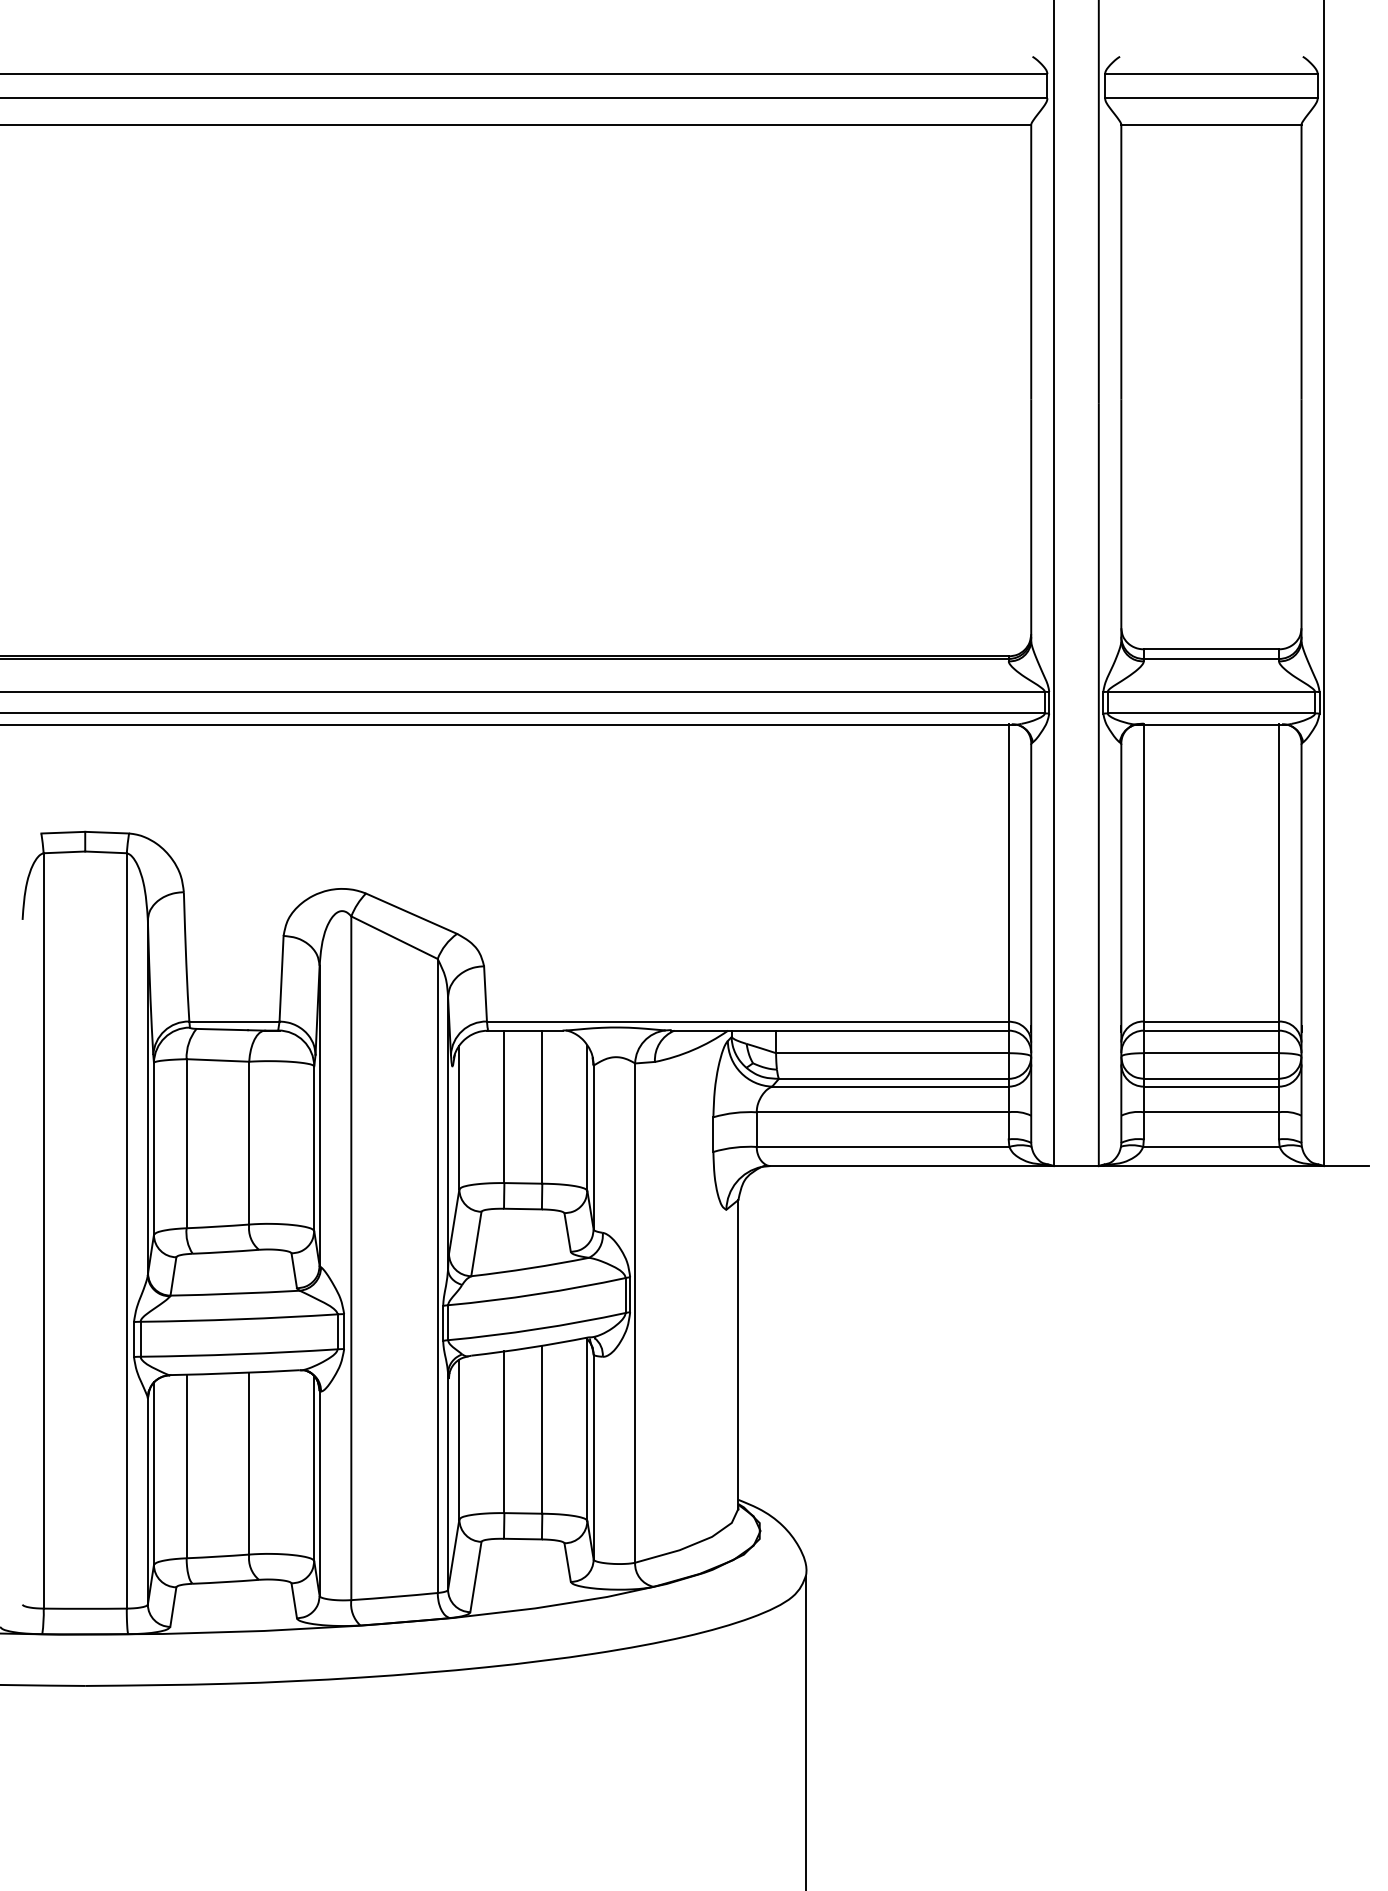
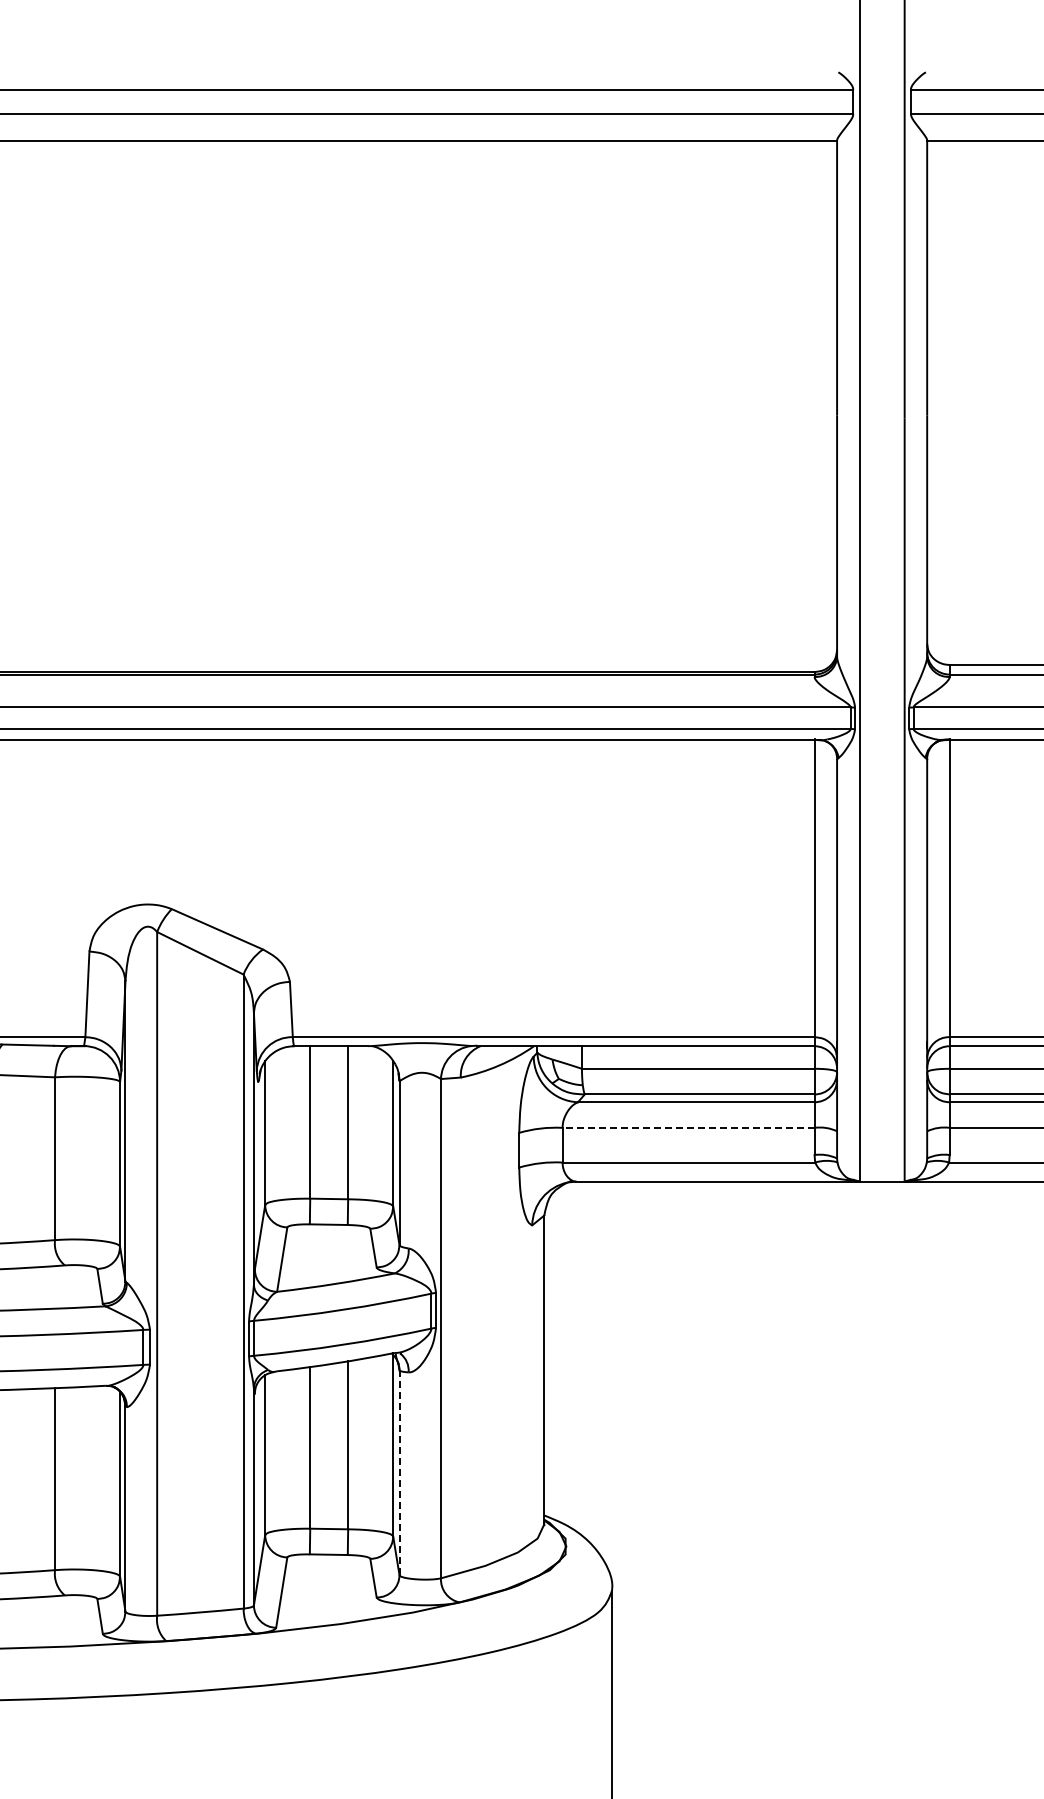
line: (882, 1112) -> (688, 1128), solid -> dashed
line: (593, 1457) -> (399, 1473), solid -> dashed

